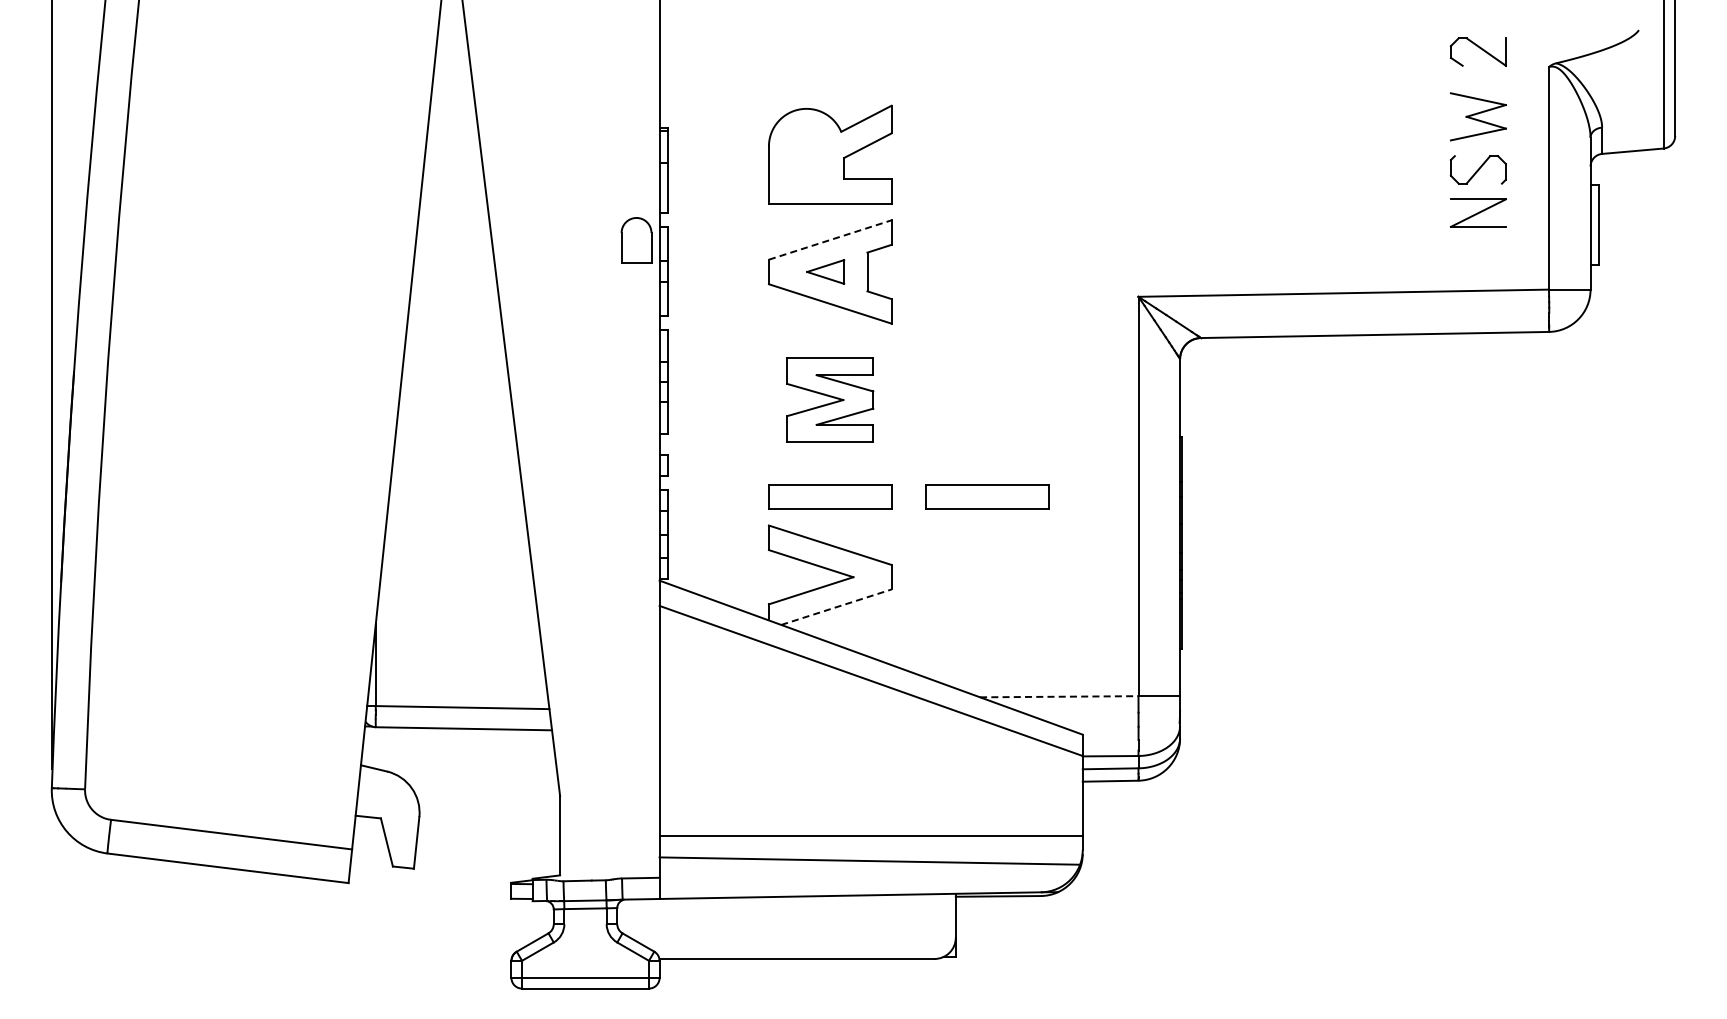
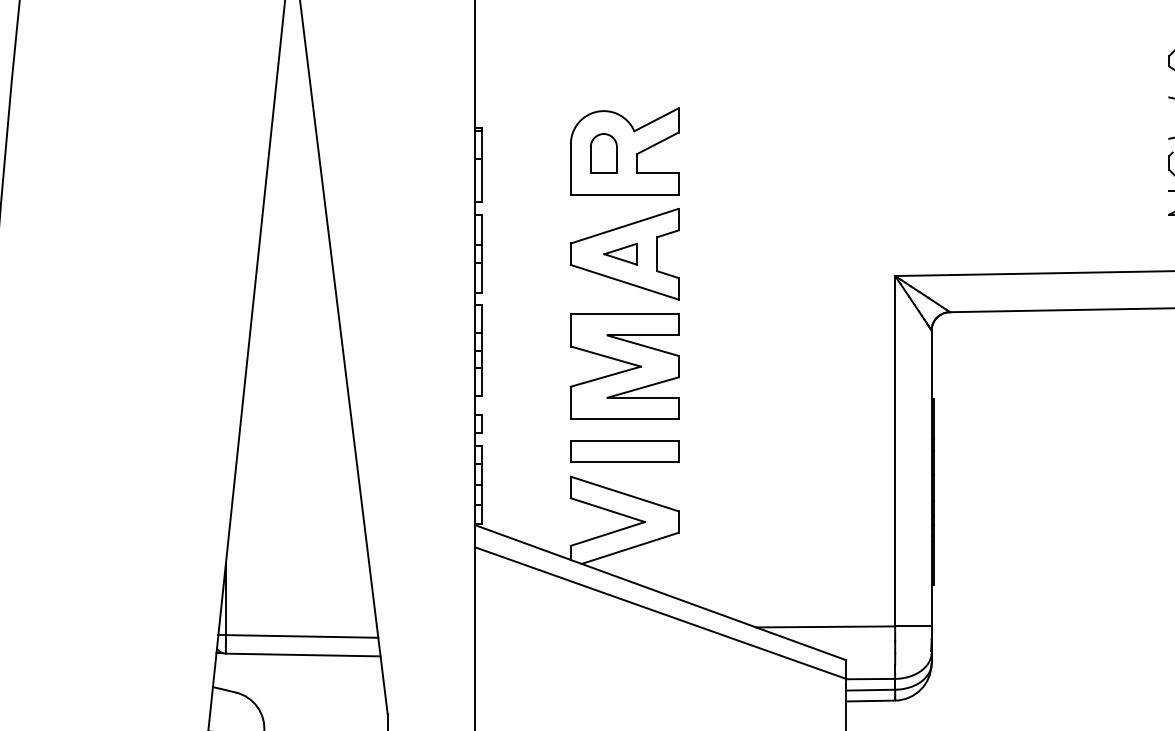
line: (830, 239) -> (624, 225), dashed -> solid
part: (636, 240) -> (603, 153), moved
part: (830, 399) -> (624, 366), size x1.43
part: (987, 496) -> (762, 451), removed
line: (836, 607) -> (630, 548), dashed -> solid
line: (1059, 696) -> (825, 626), dashed -> solid

